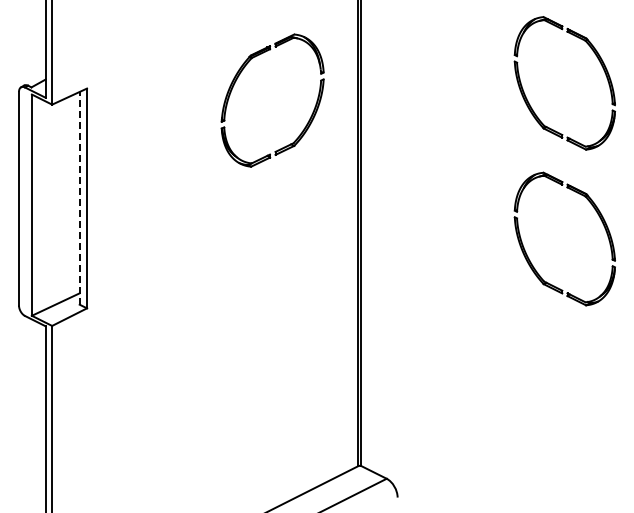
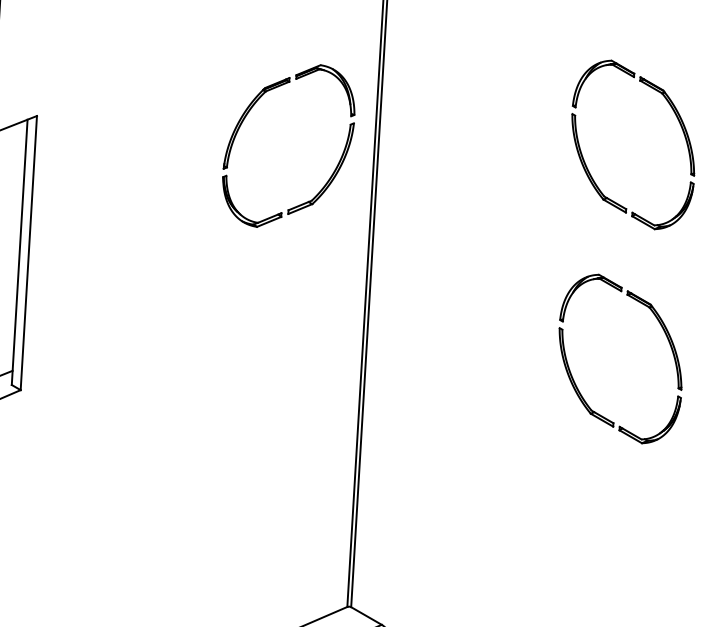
part: (236, 81) -> (245, 119), moved
line: (79, 197) -> (19, 251), dashed -> solid
part: (528, 256) -> (573, 378), moved

